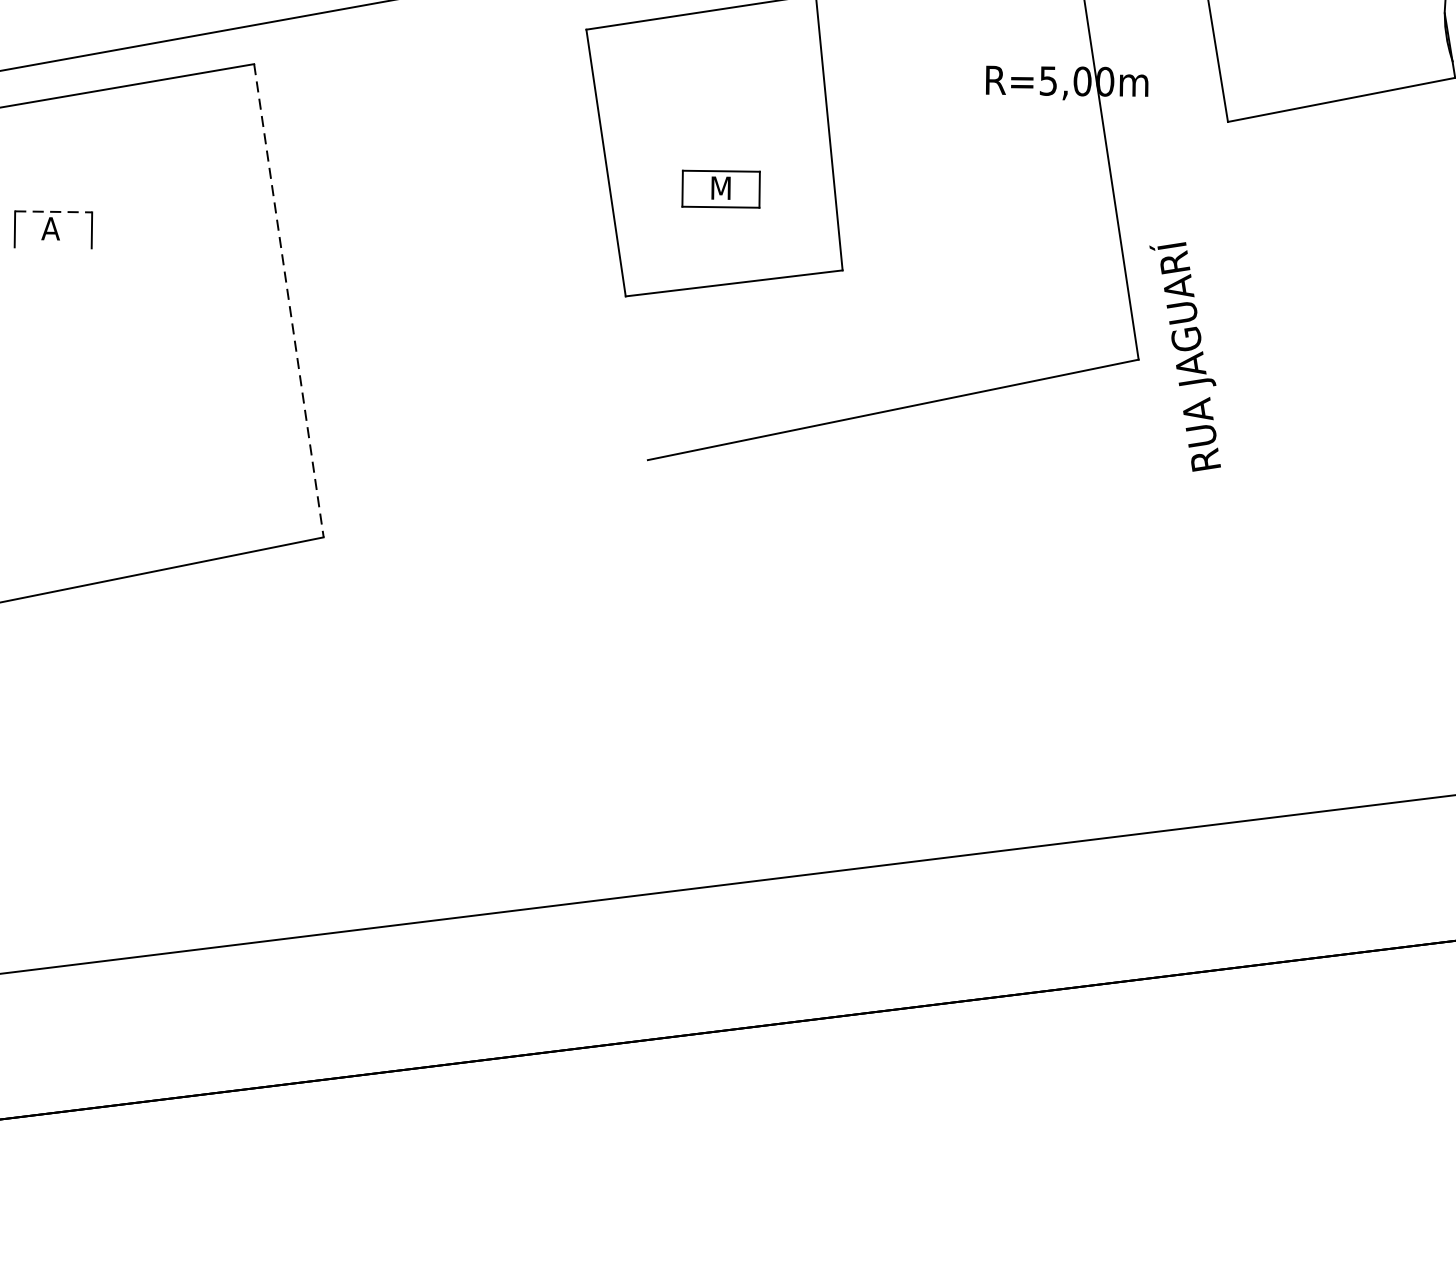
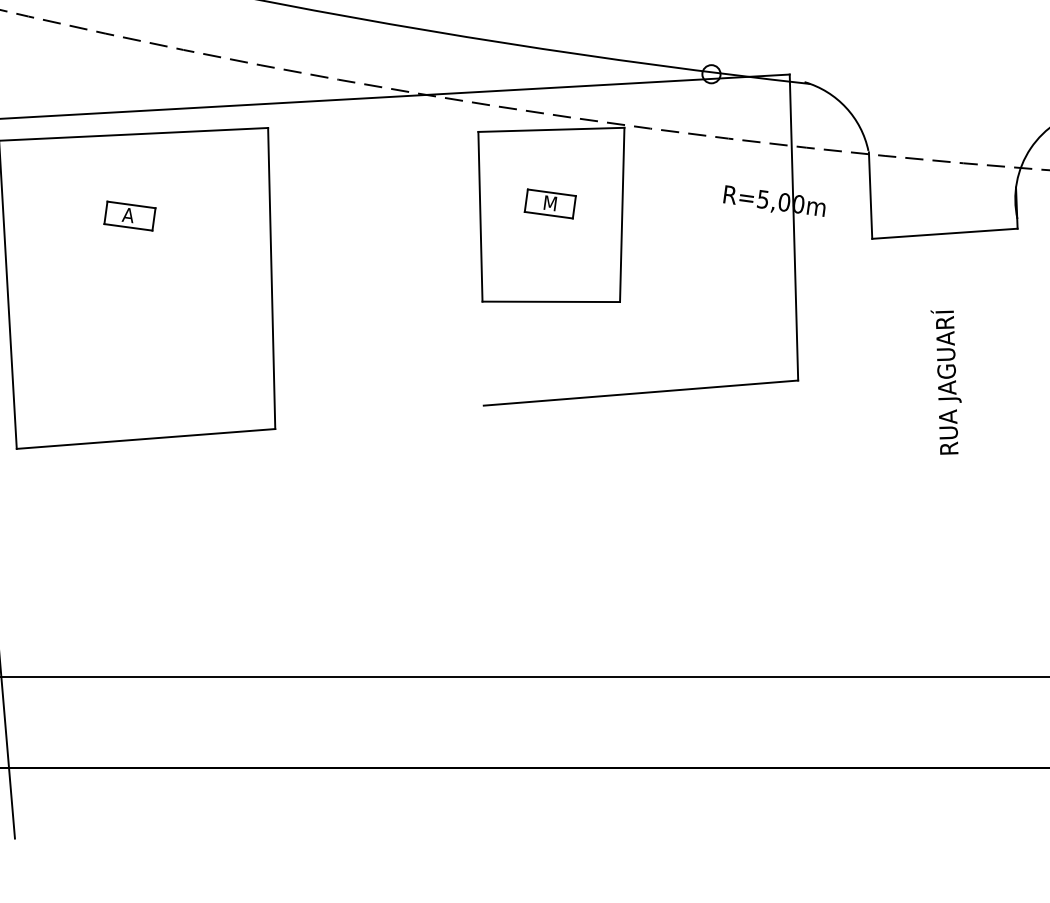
part: (719, 188) -> (549, 203), moved
line: (55, 212) -> (132, 205), dashed -> solid
line: (53, 248) -> (128, 227), added
line: (288, 300) -> (271, 278), dashed -> solid
text: (1186, 356) -> (945, 382), moved

